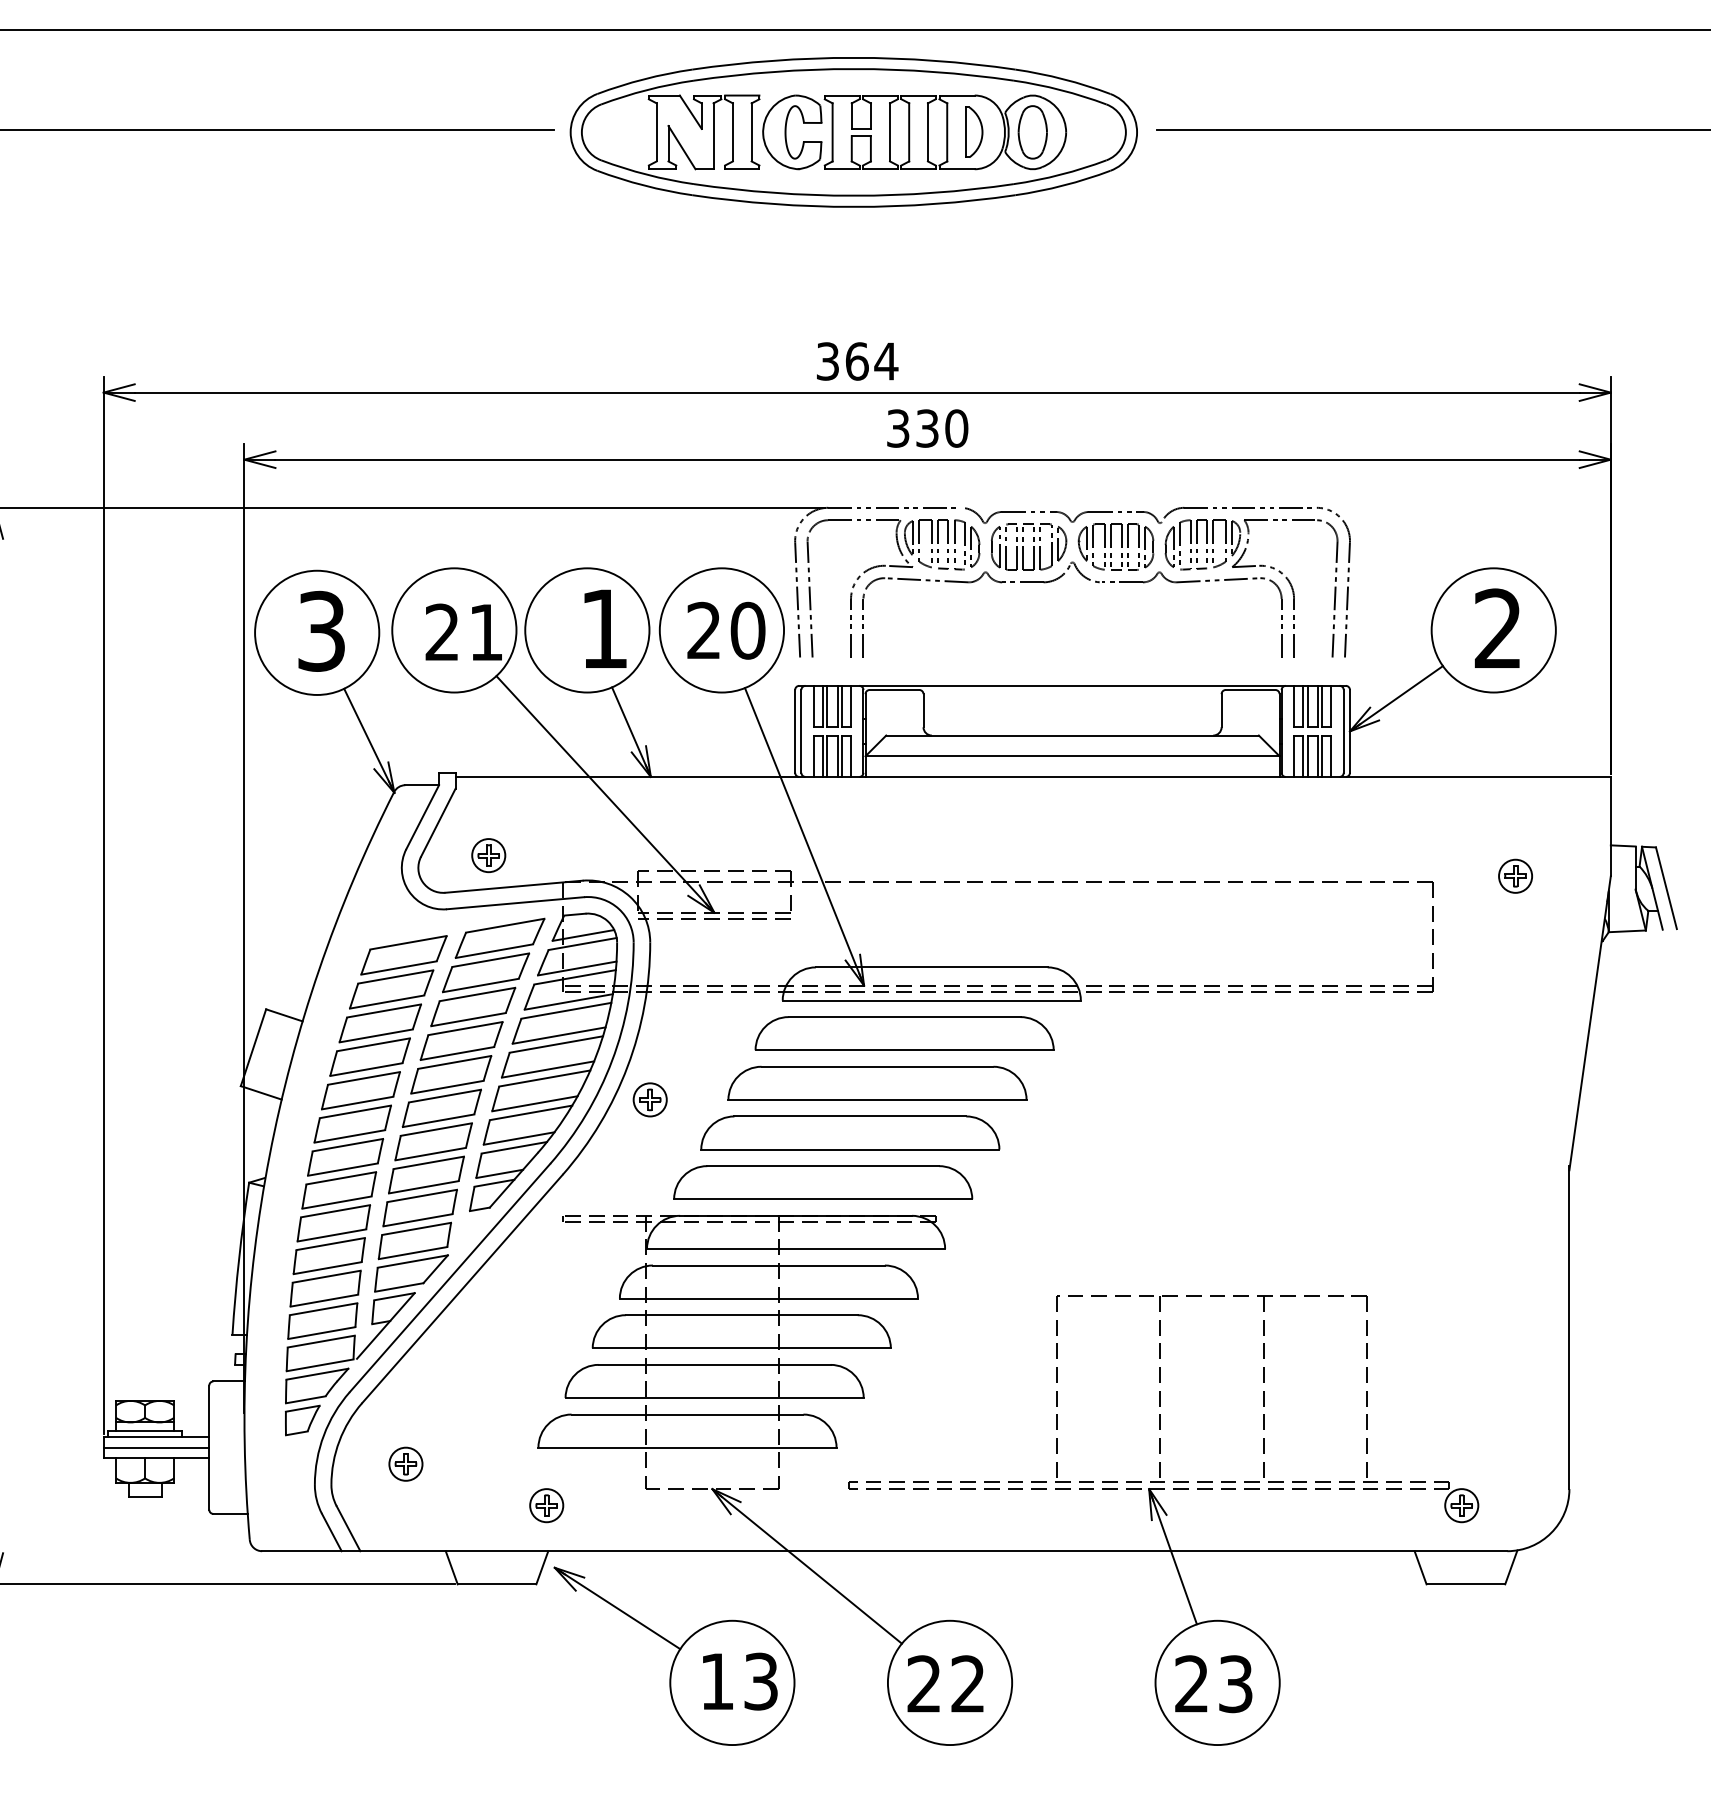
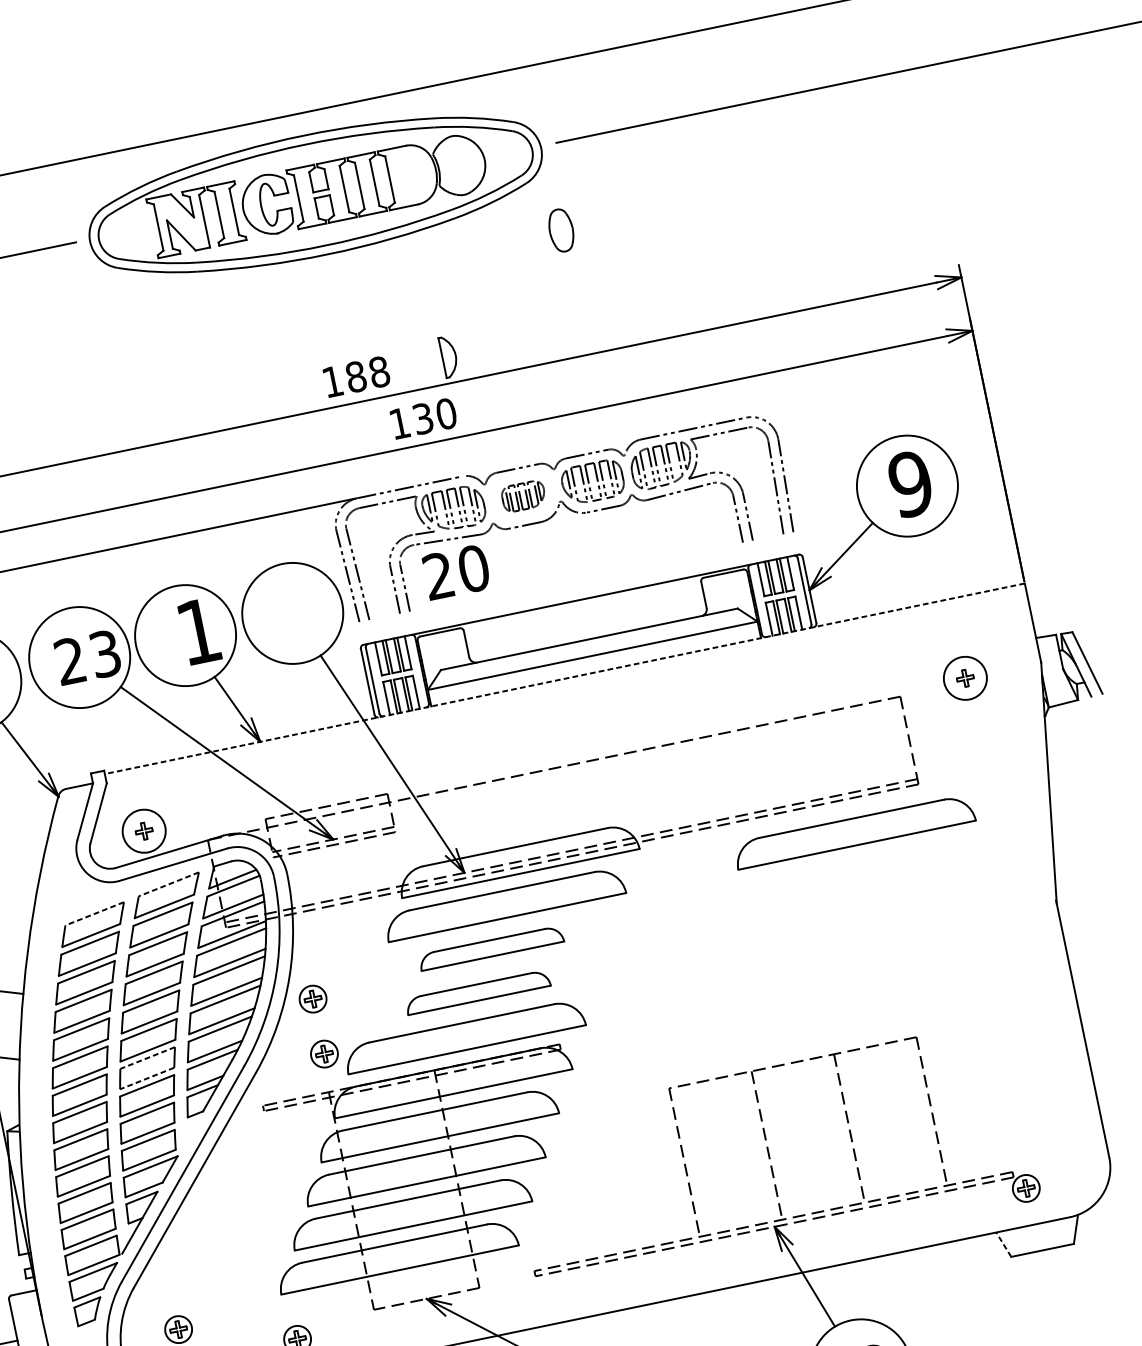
part: (974, 131) -> (449, 356), moved
part: (1032, 132) -> (561, 230), moved
text: (857, 361) -> (356, 376), 364 -> 188
text: (898, 428) -> (400, 423), 330 -> 130
part: (1029, 546) -> (523, 495), size x0.7
text: (1497, 628) -> (910, 483), 2 -> 9
text: (726, 630) -> (456, 572), moved
text: (485, 632) -> (104, 654), 21 -> 23
line: (1033, 776) -> (564, 678), solid -> dashed
circle: (488, 855) -> (143, 831), size x1.6
circle: (1515, 875) -> (965, 677), size x1.6
line: (505, 925) -> (169, 884), solid -> dashed
line: (408, 942) -> (94, 913), solid -> dashed
part: (1343, 1033) -> (854, 831), added
part: (877, 1082) -> (491, 947), size x0.6
line: (435, 1129) -> (146, 1058), solid -> dashed
part: (850, 1132) -> (477, 992), size x0.6
line: (430, 1154) -> (147, 1078), solid -> dashed
part: (649, 1168) -> (323, 1053), added
line: (1420, 1567) -> (1003, 1244), solid -> dashed

